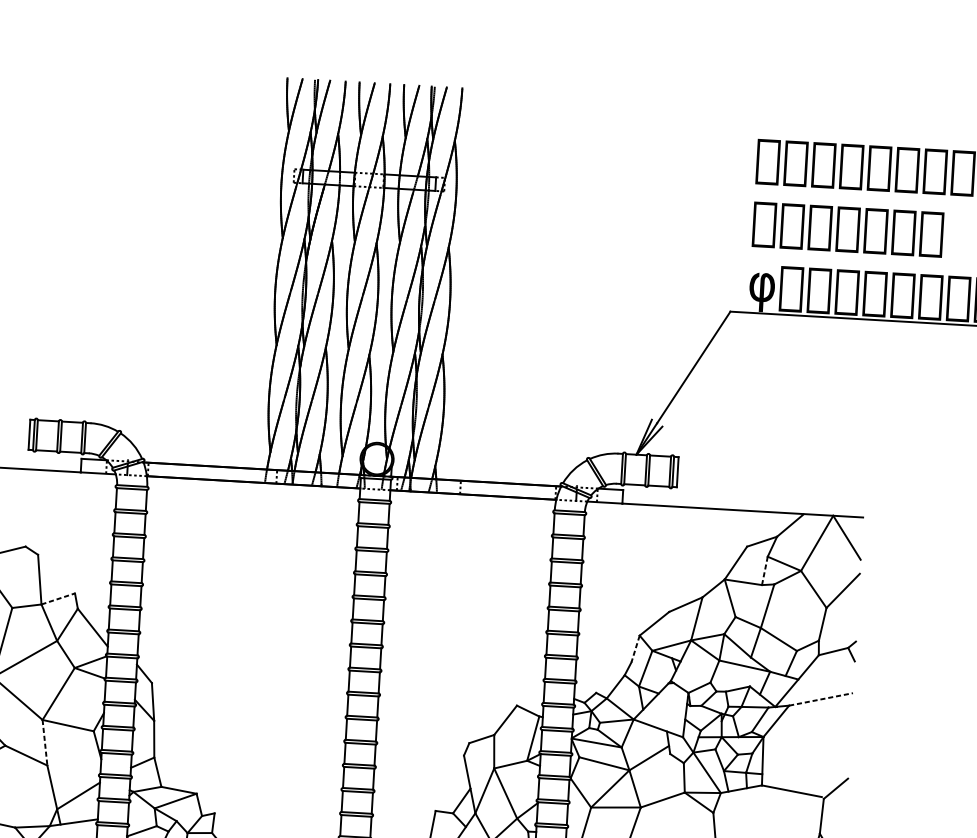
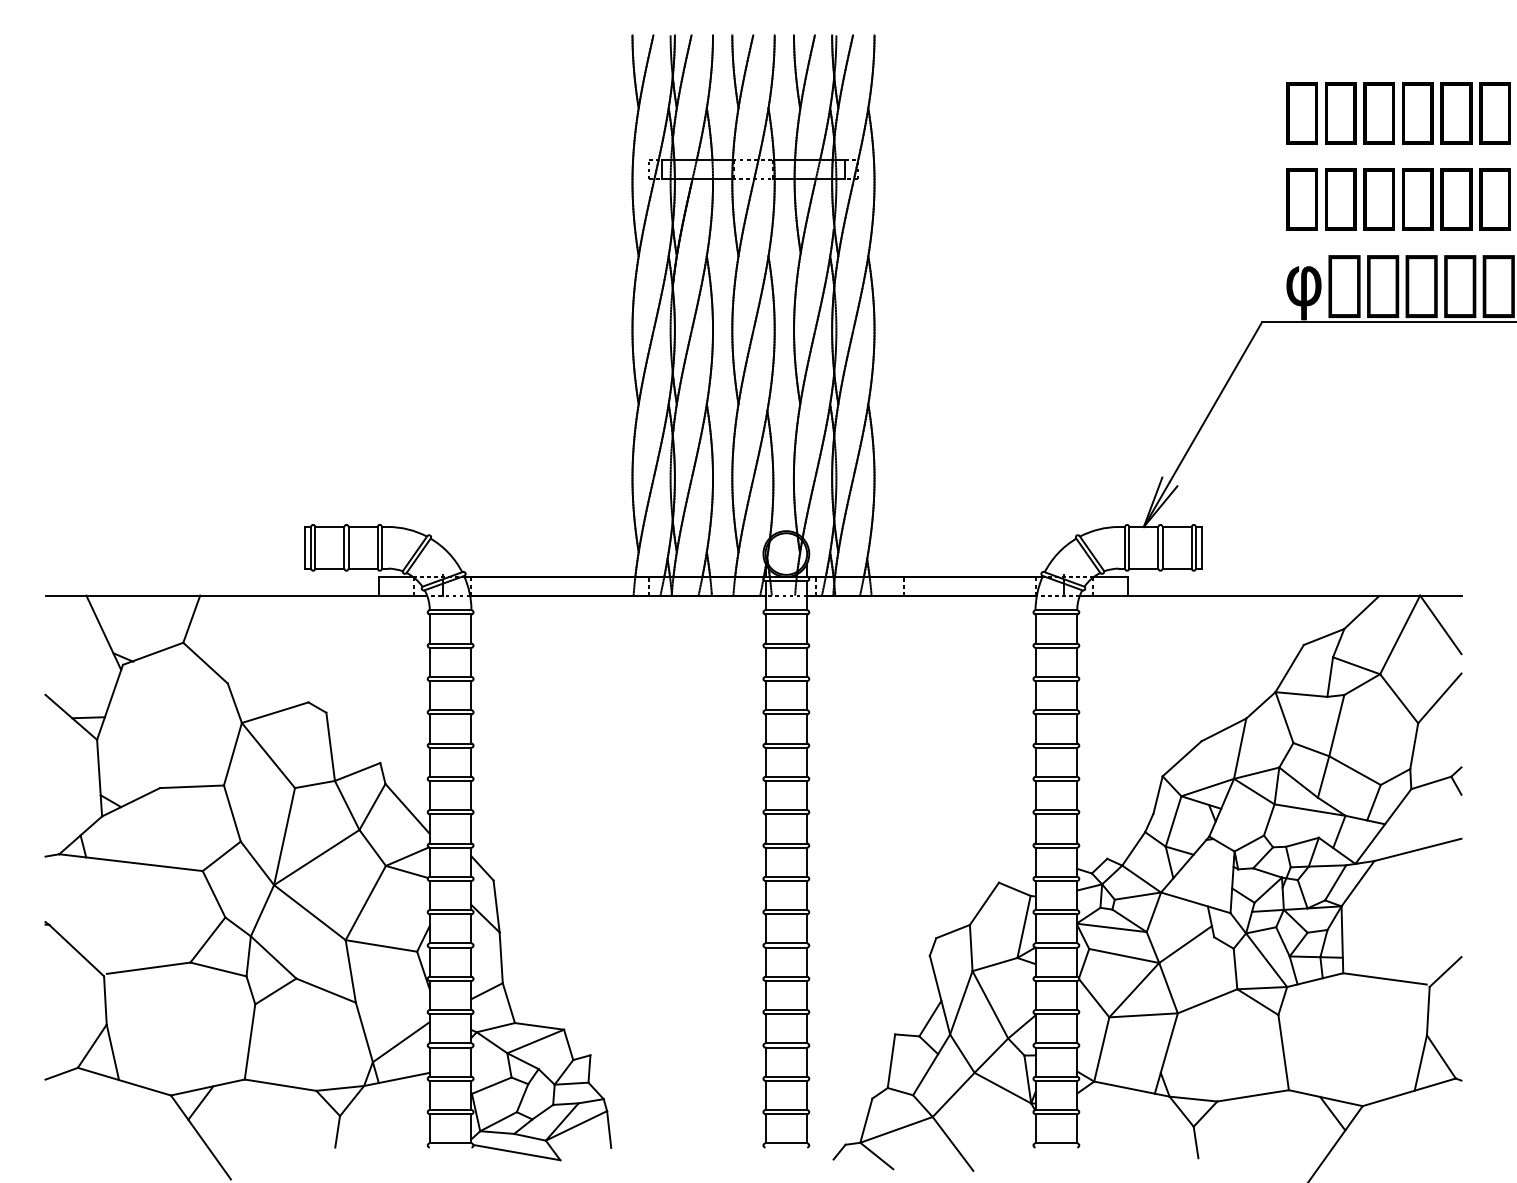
line: (765, 571) -> (1330, 677), dashed -> solid
line: (58, 598) -> (358, 771), dashed -> solid
line: (635, 649) -> (1157, 795), dashed -> solid
line: (820, 699) -> (1417, 849), dashed -> solid
line: (44, 742) -> (350, 971), dashed -> solid

